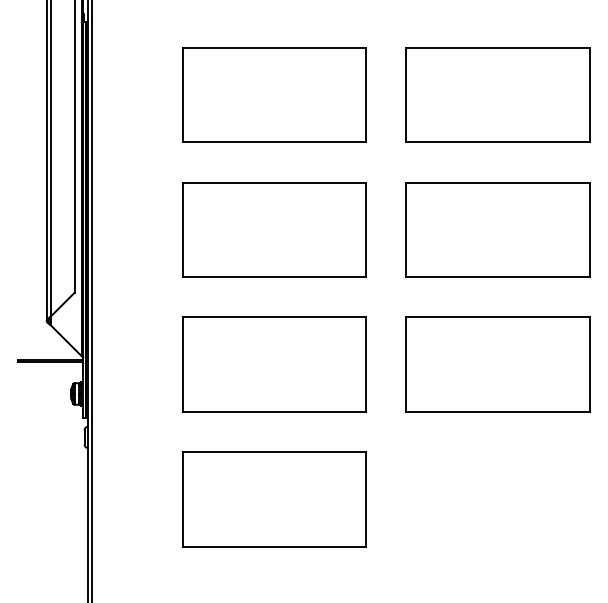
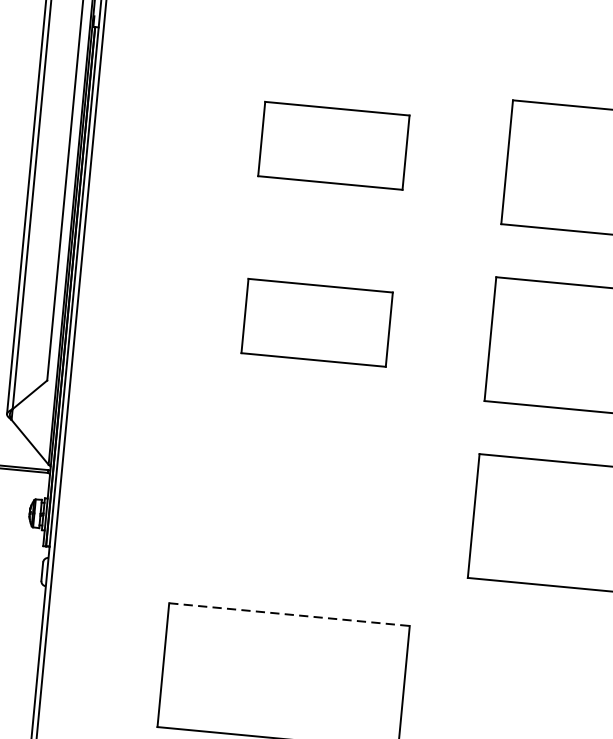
part: (274, 94) -> (334, 145), size x0.6
part: (274, 229) -> (317, 322), size x0.6
part: (274, 364) -> (300, 499), removed
line: (274, 452) -> (289, 614), solid -> dashed

